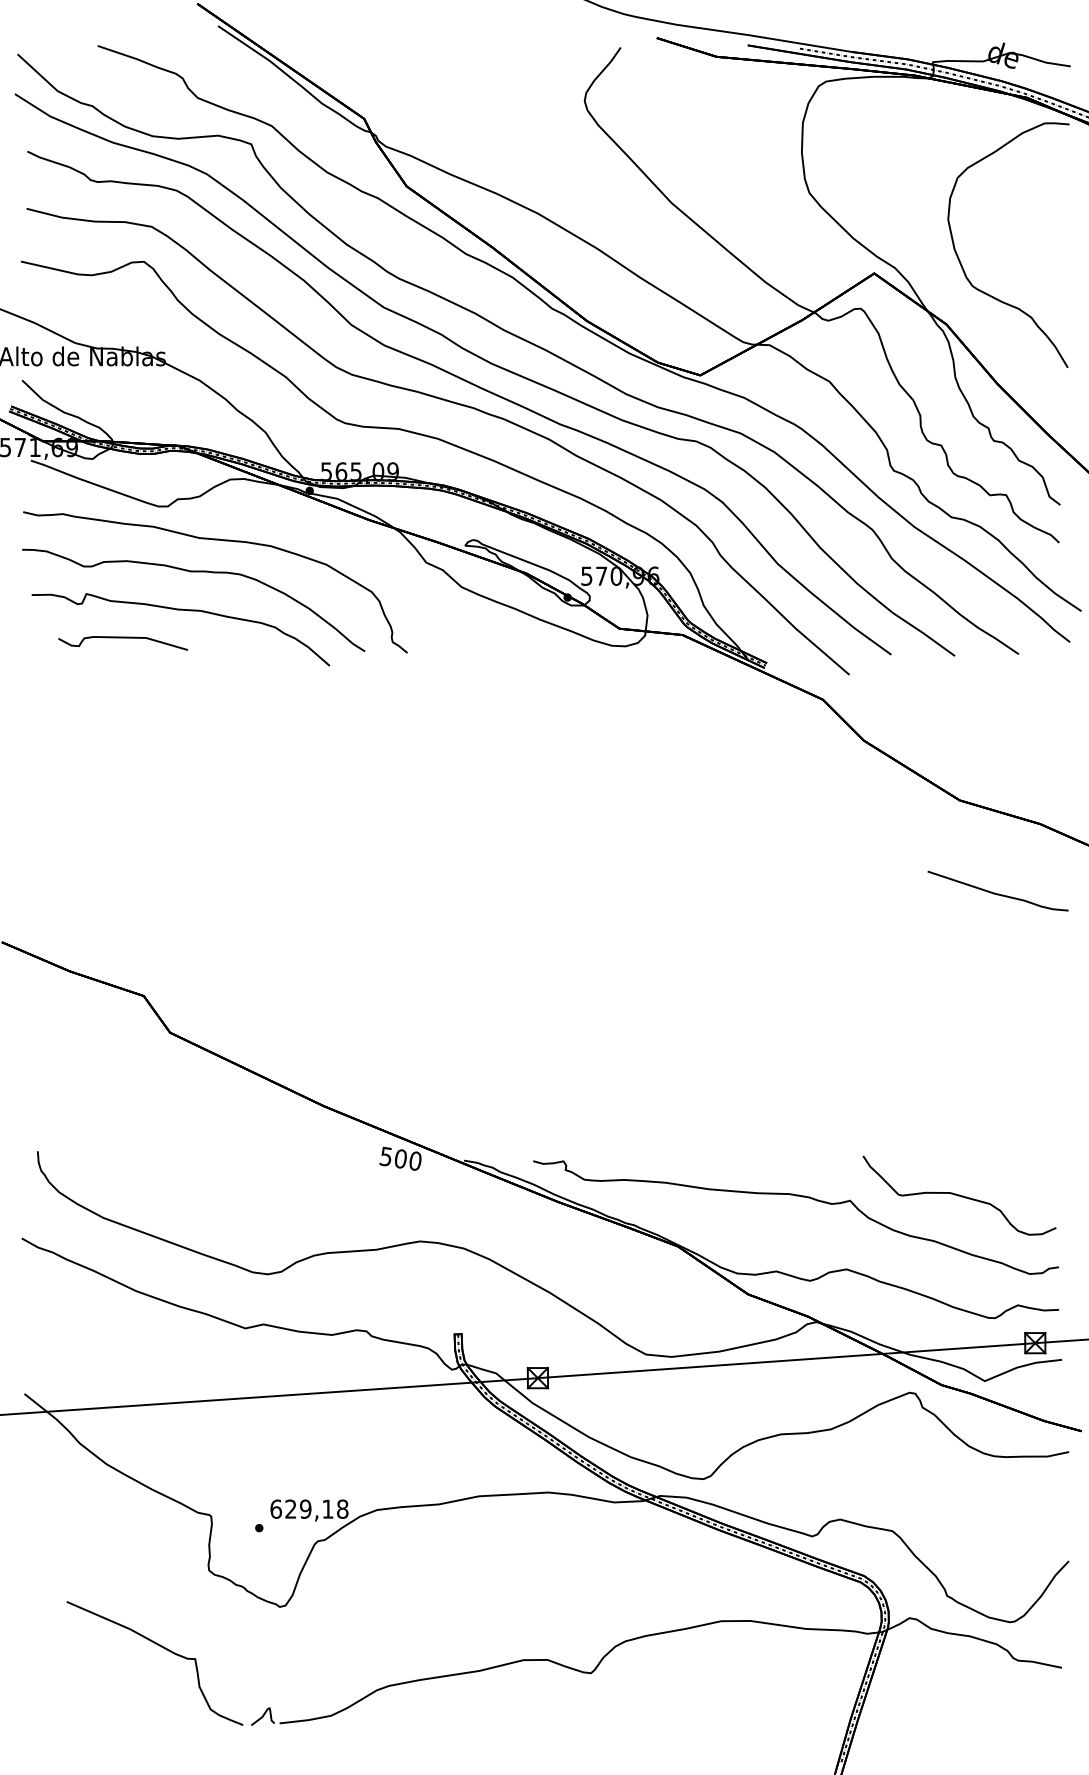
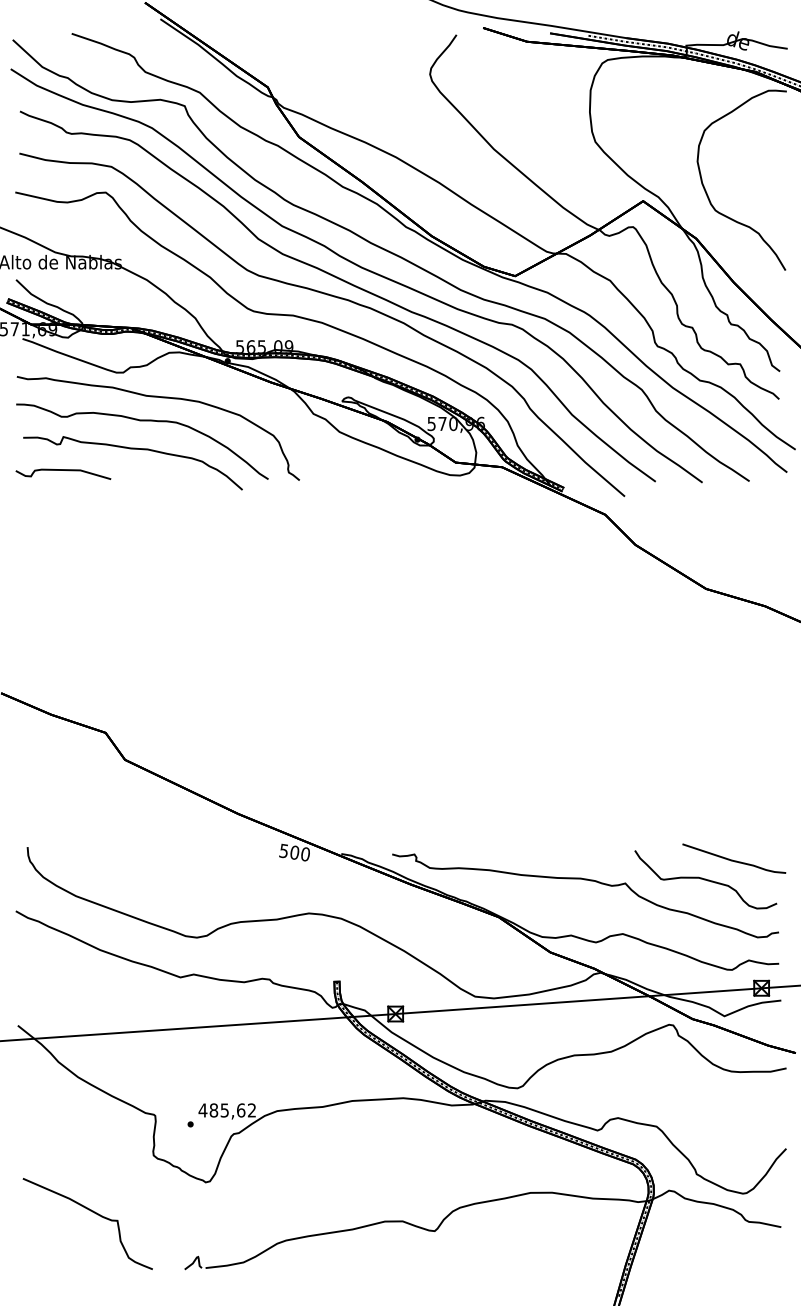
curve: (123, 638) -> (63, 470), moved
curve: (998, 893) -> (734, 860), moved
text: (309, 1509) -> (227, 1110), 629,18 -> 485,62
curve: (161, 1647) -> (92, 1212), moved

